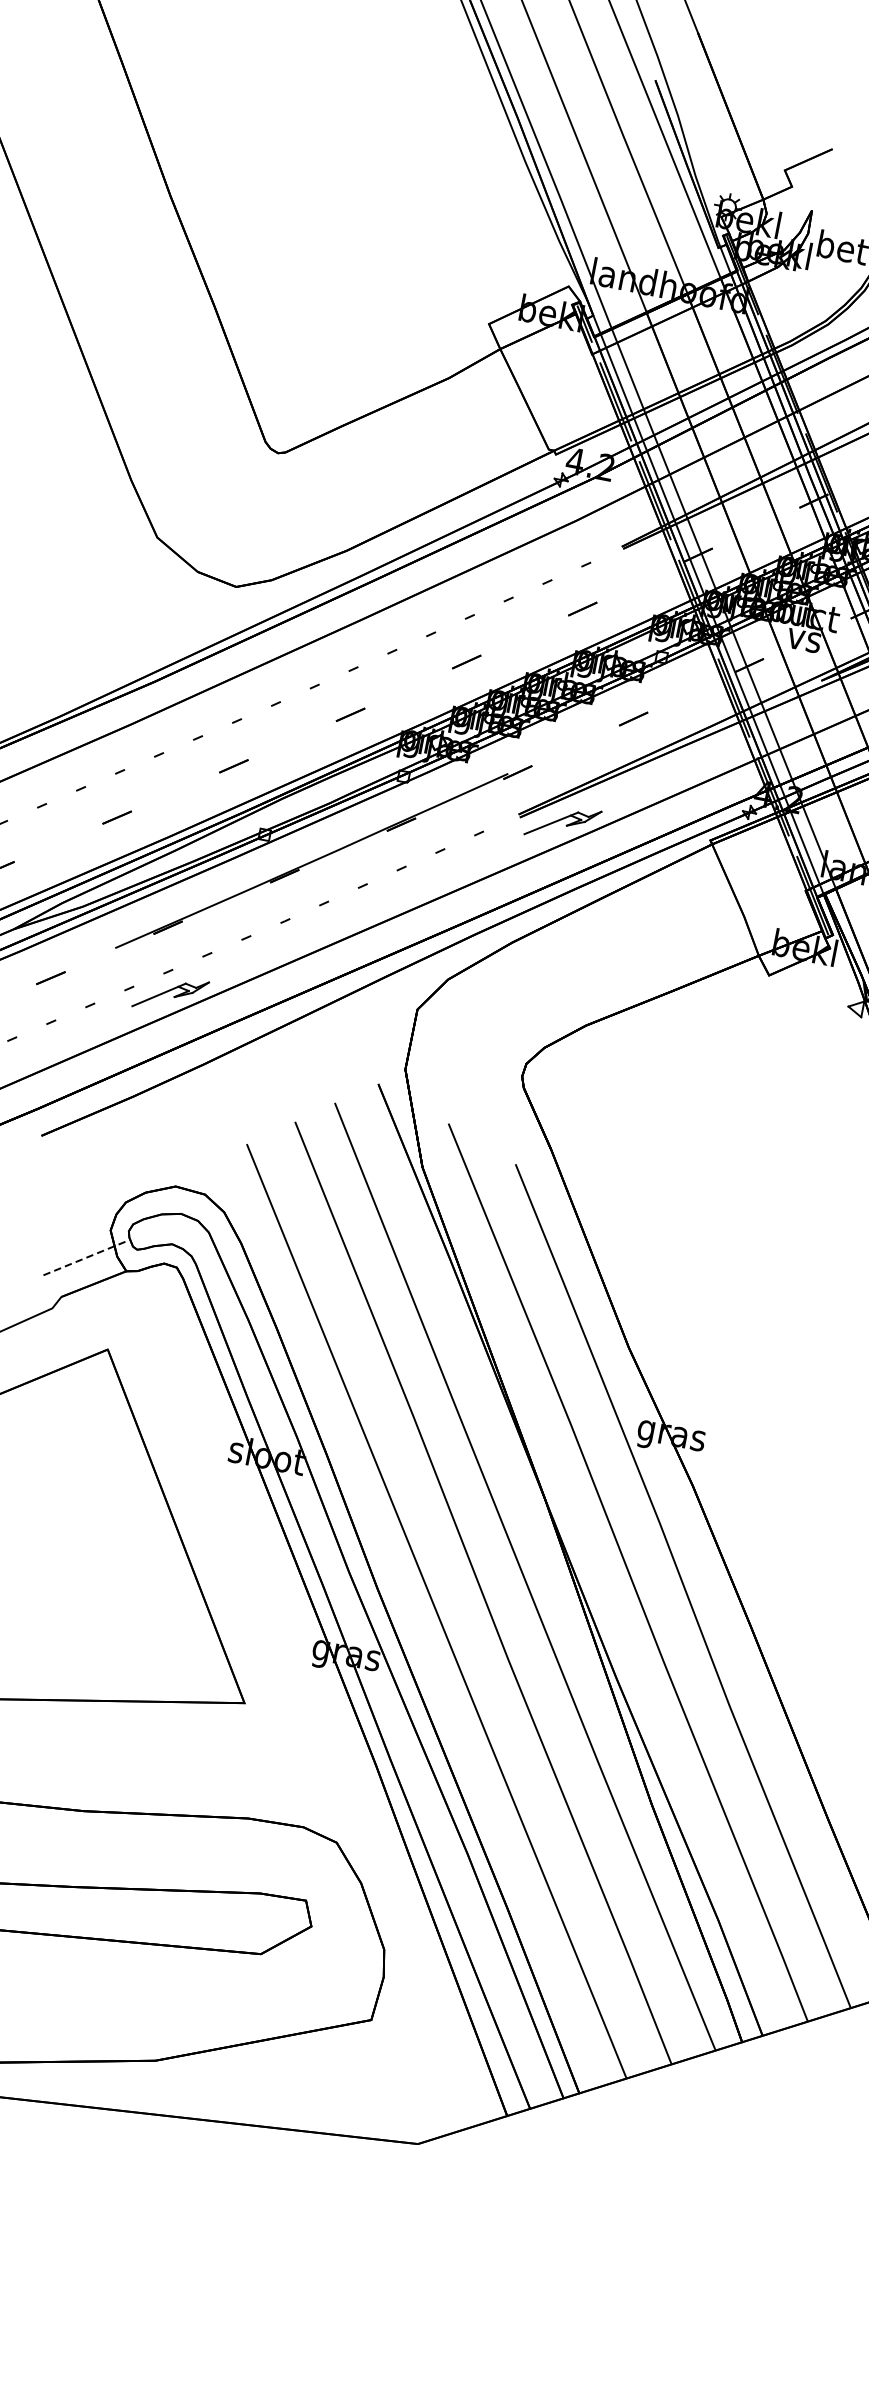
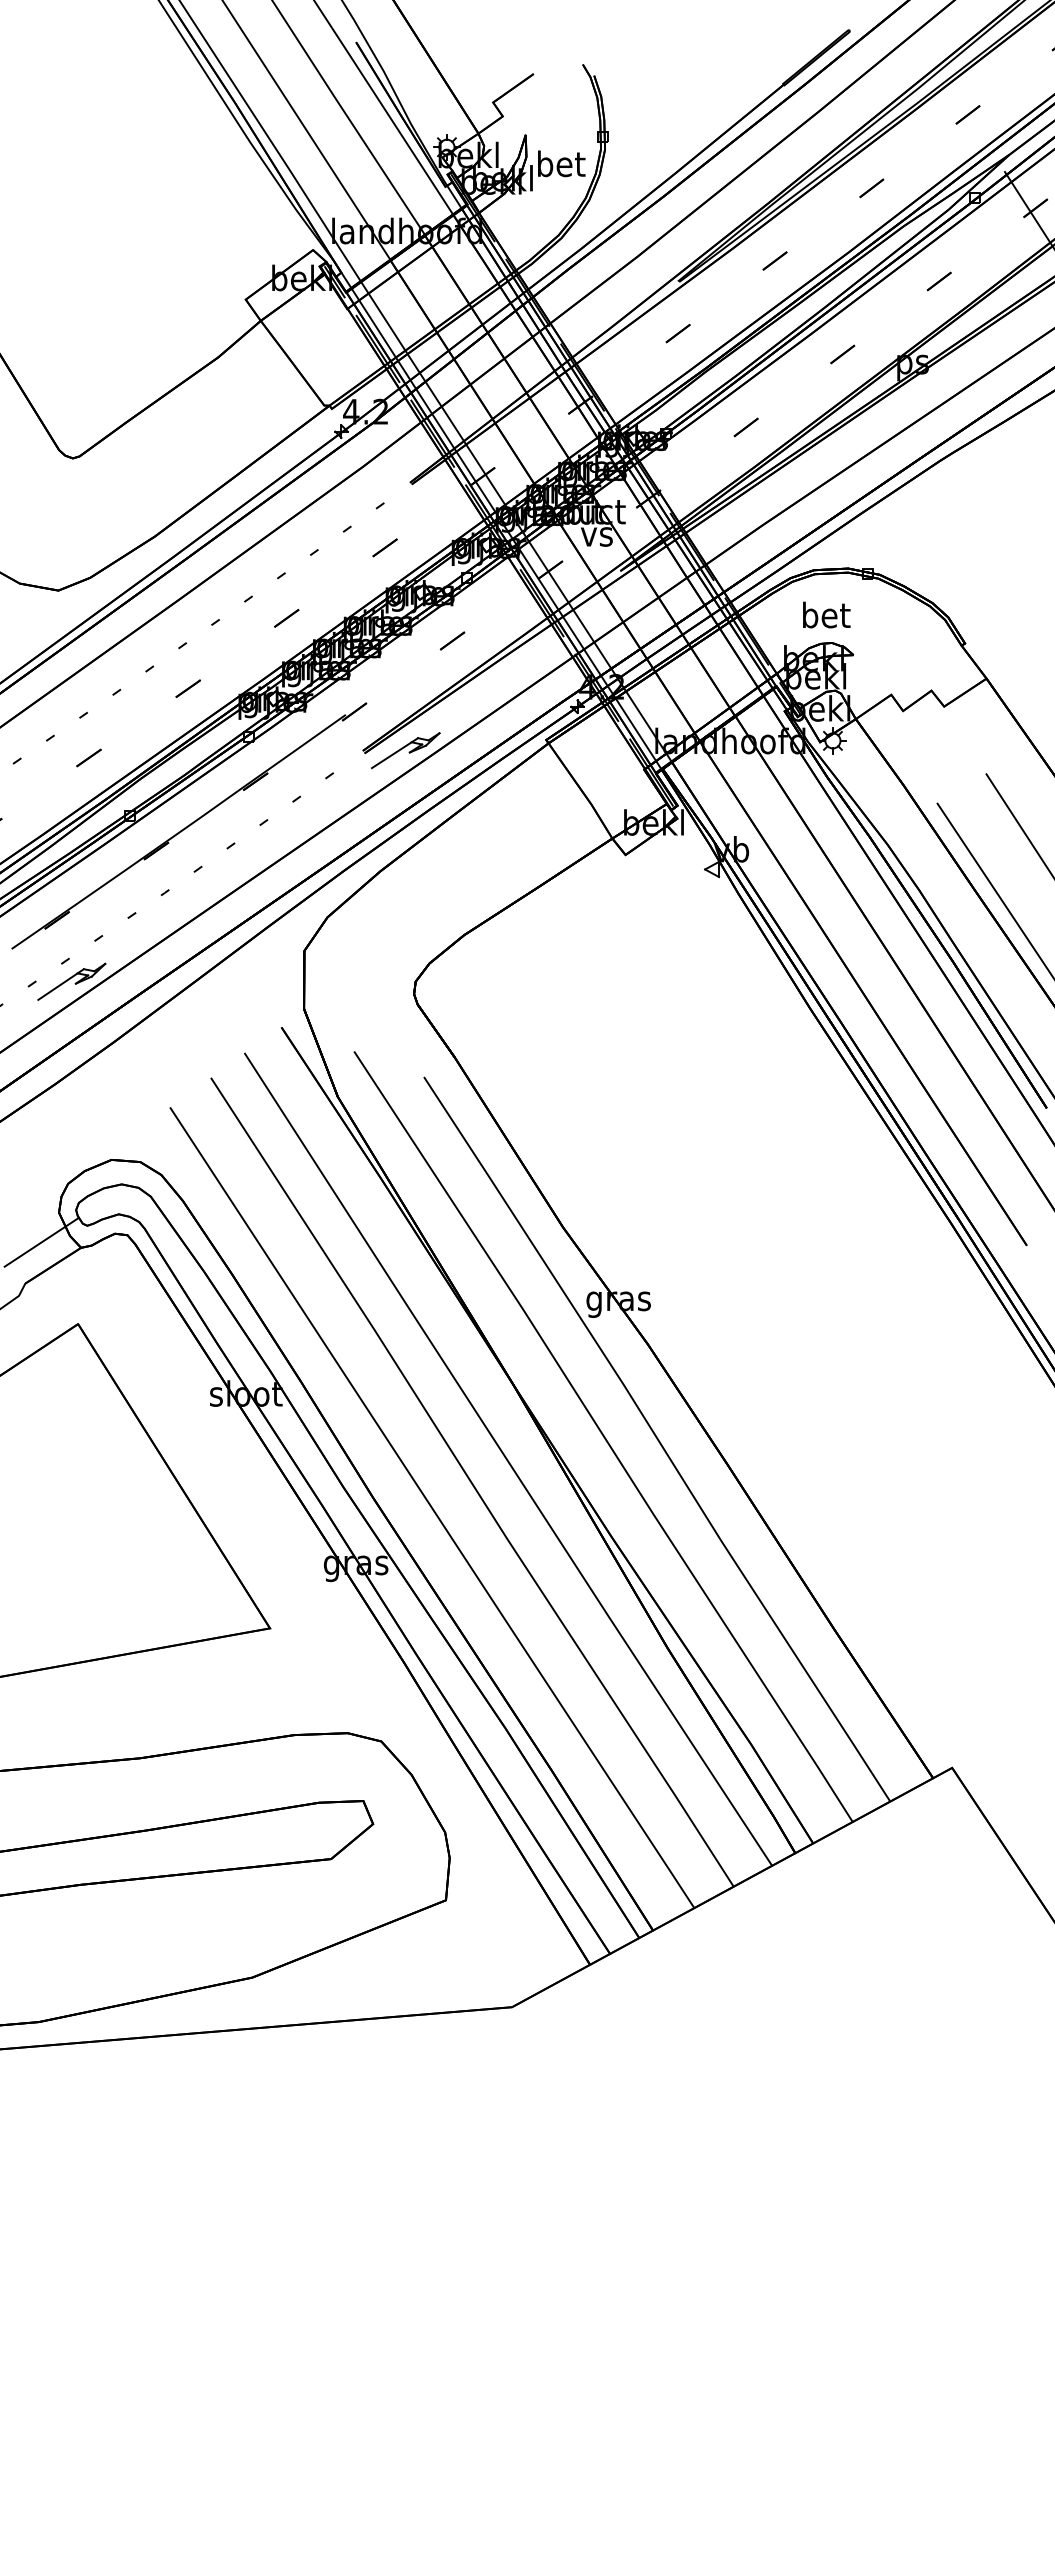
line: (86, 1257) -> (41, 1242), dashed -> solid

